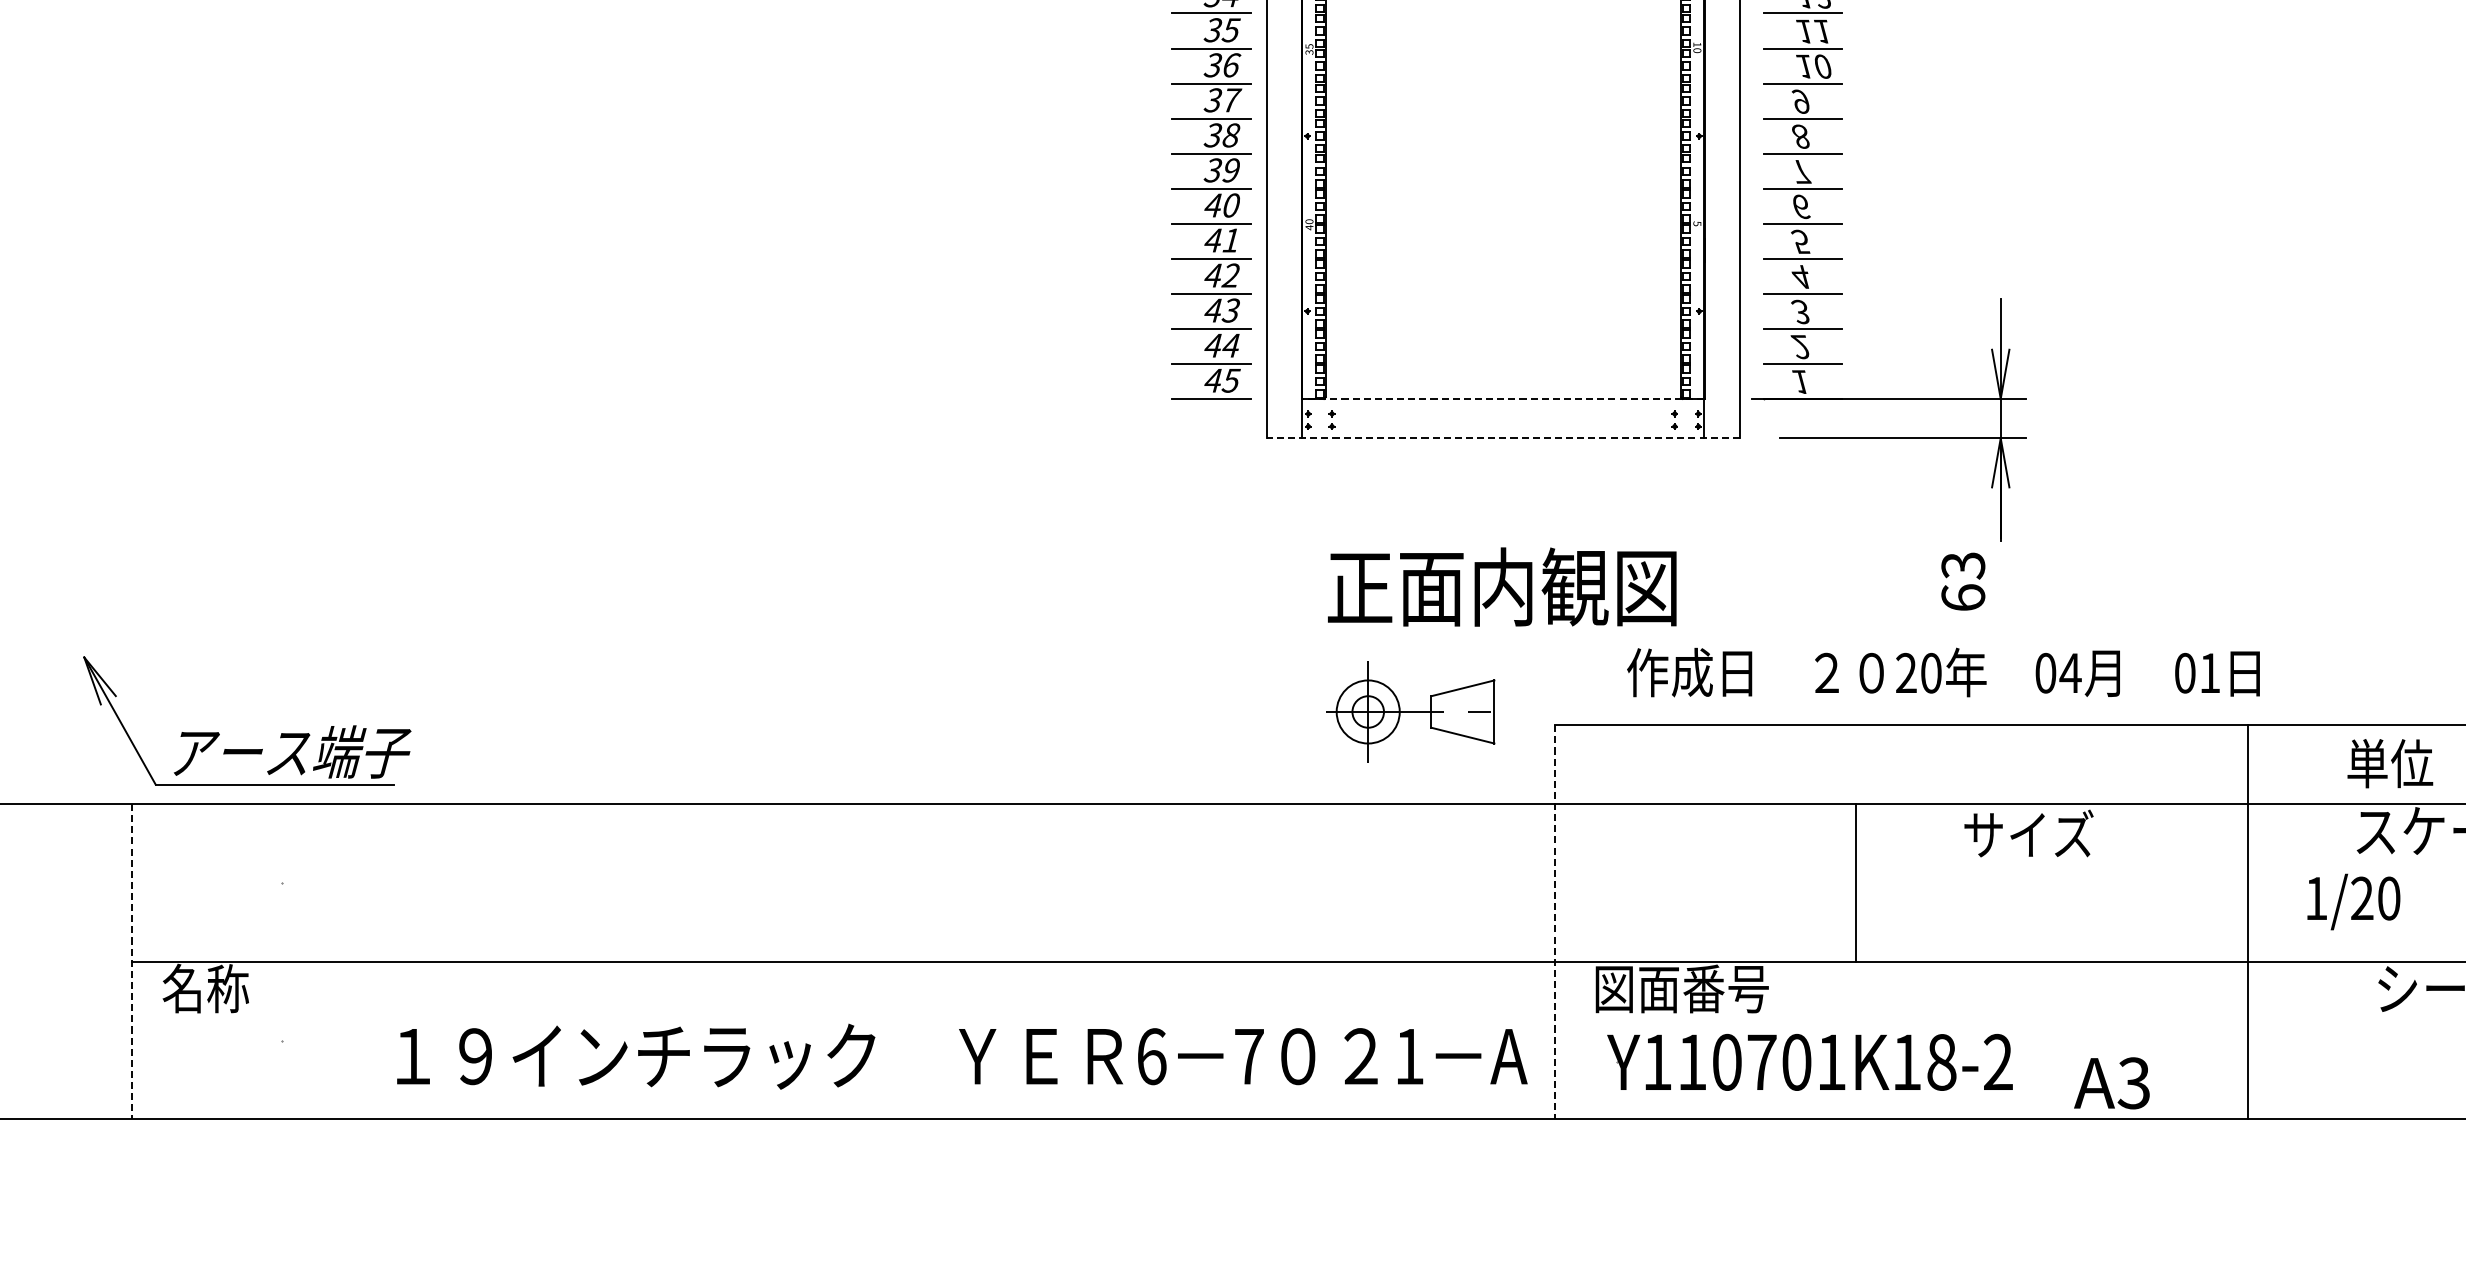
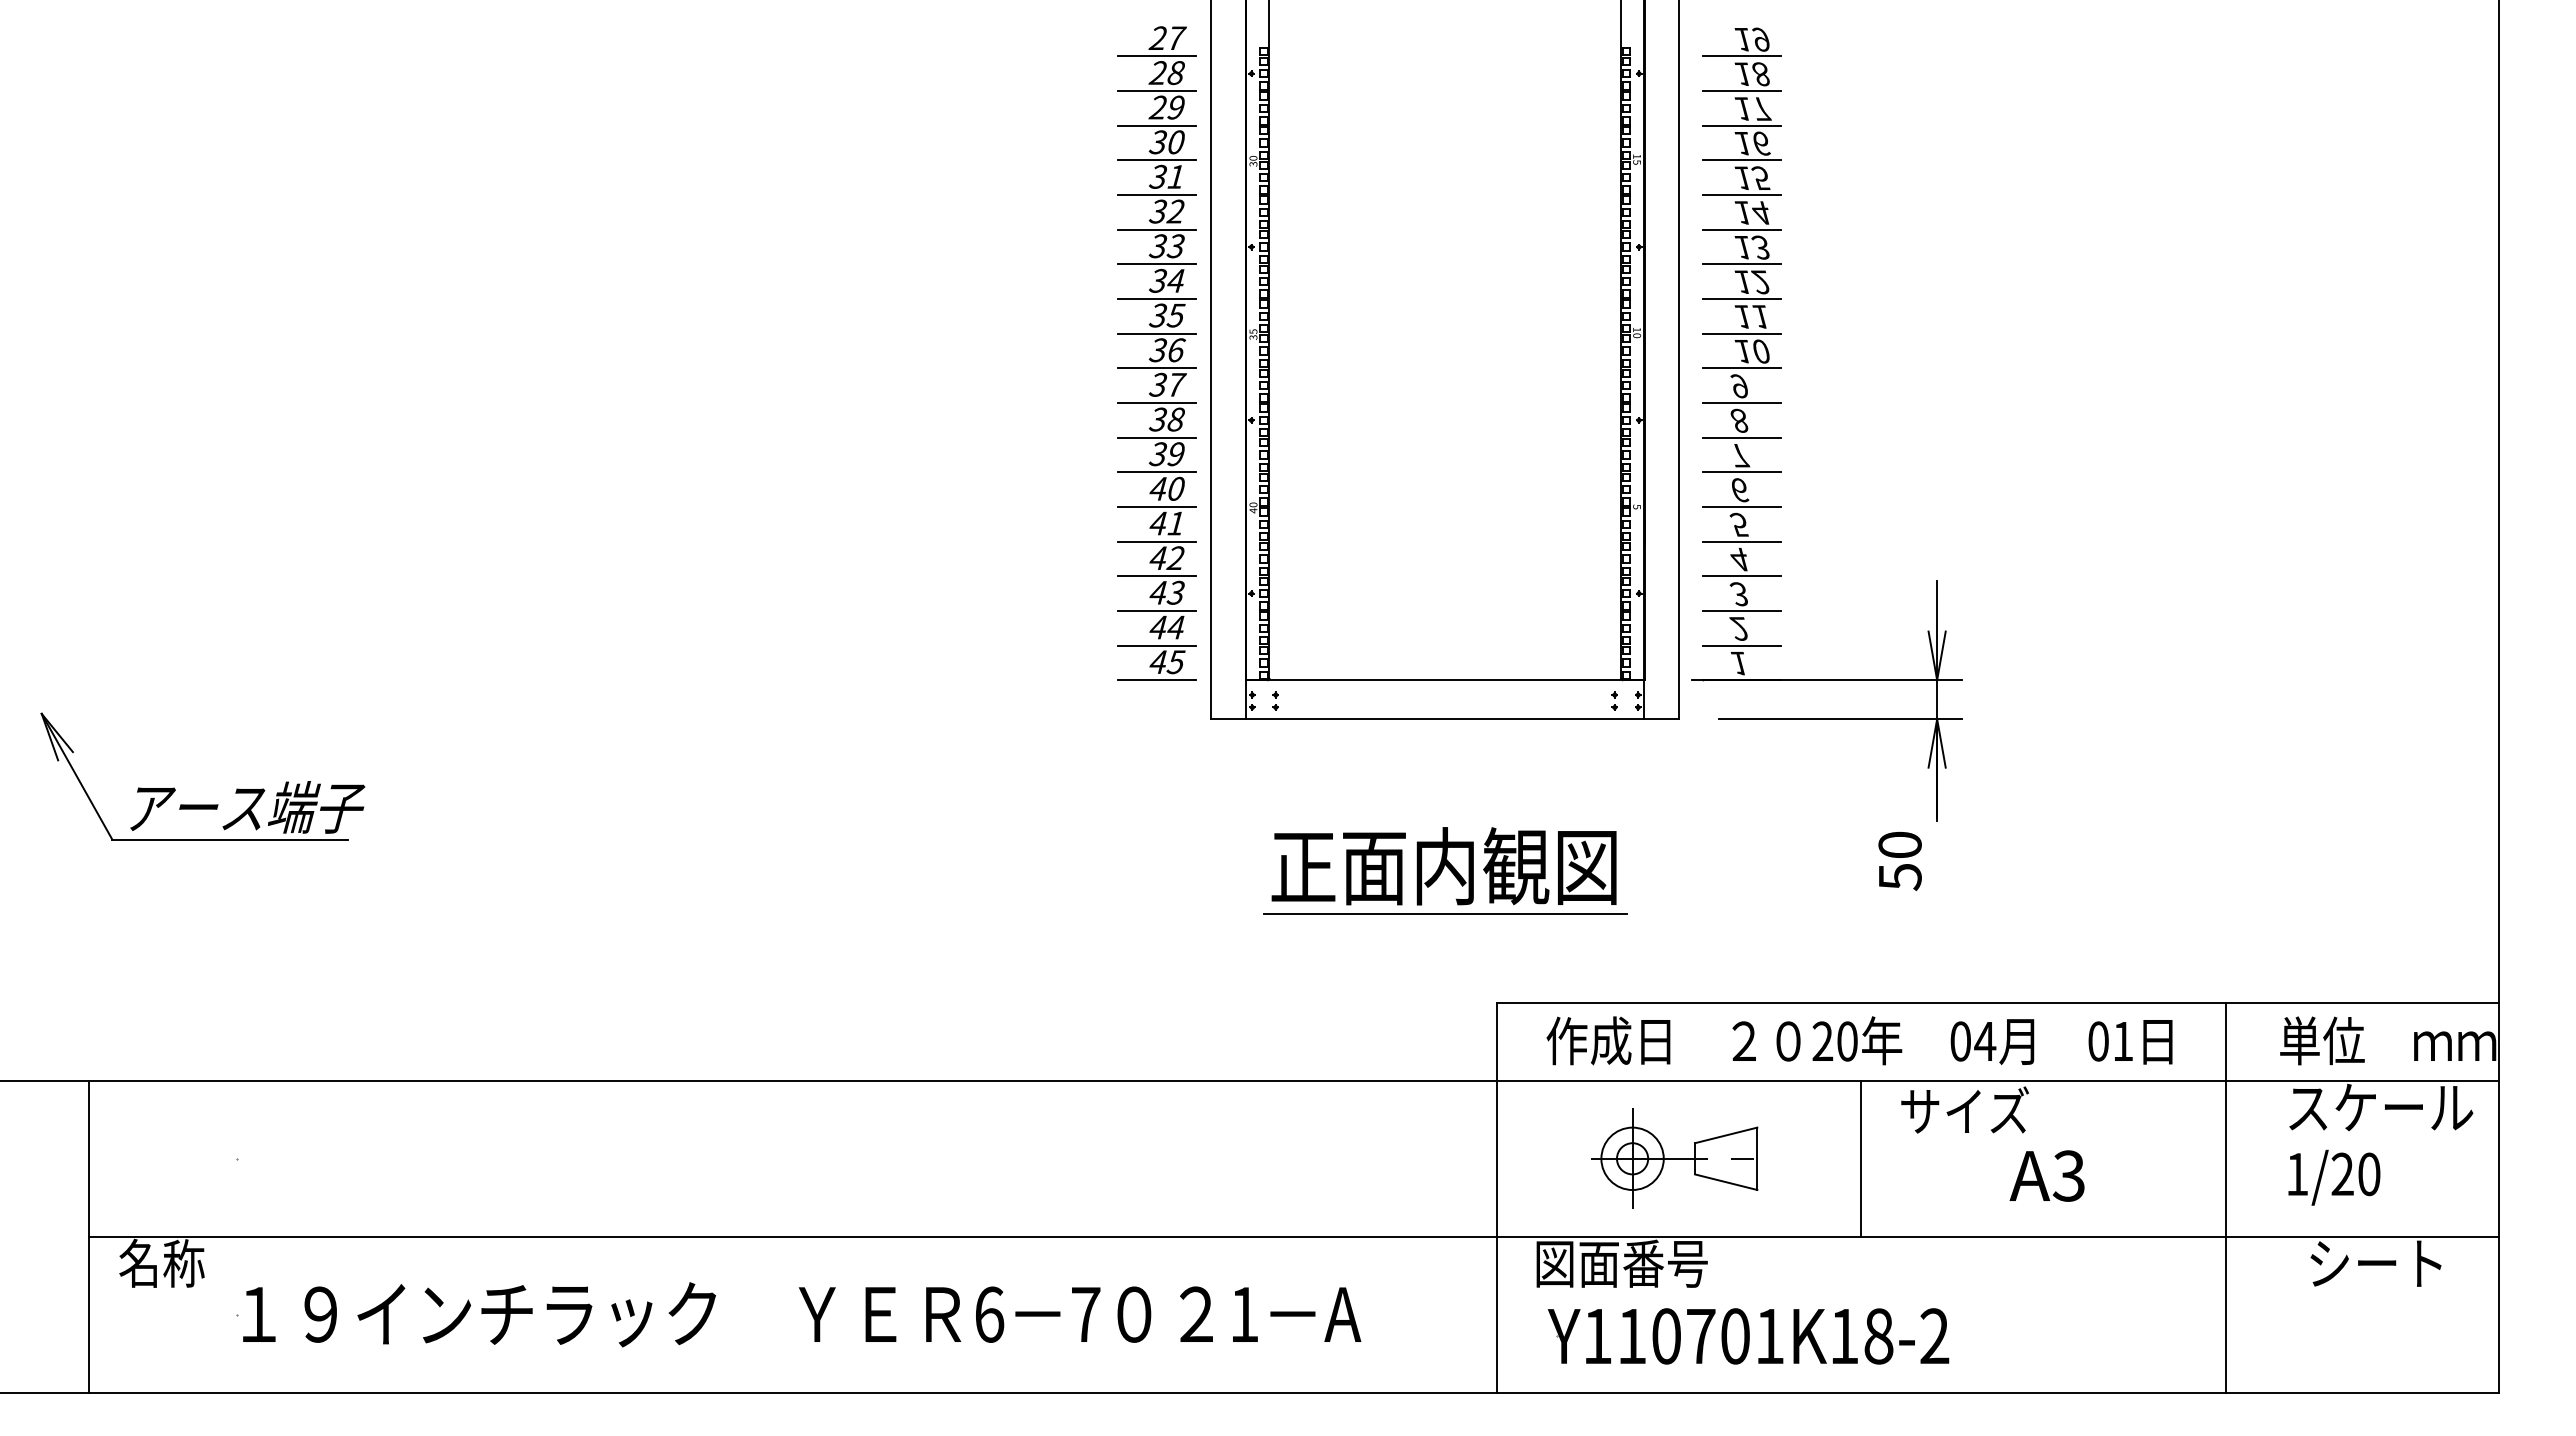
line: (1503, 399) -> (1445, 680), dashed -> solid
line: (1503, 438) -> (1445, 719), dashed -> solid
text: (1962, 581) -> (1899, 860), 63 -> 50
line: (1502, 635) -> (1444, 914), added
text: (1943, 672) -> (1859, 1040), moved
part: (1410, 711) -> (1674, 1158), moved
part: (246, 749) -> (202, 804), moved
line: (1856, 882) -> (1861, 1158), moved
text: (2353, 901) -> (2334, 1177), moved
line: (1555, 921) -> (1496, 1197), dashed -> solid
line: (2247, 921) -> (2225, 1197), moved
line: (132, 961) -> (89, 1236), dashed -> solid
text: (962, 1056) -> (802, 1314), moved
text: (2111, 1082) -> (2046, 1175), moved

